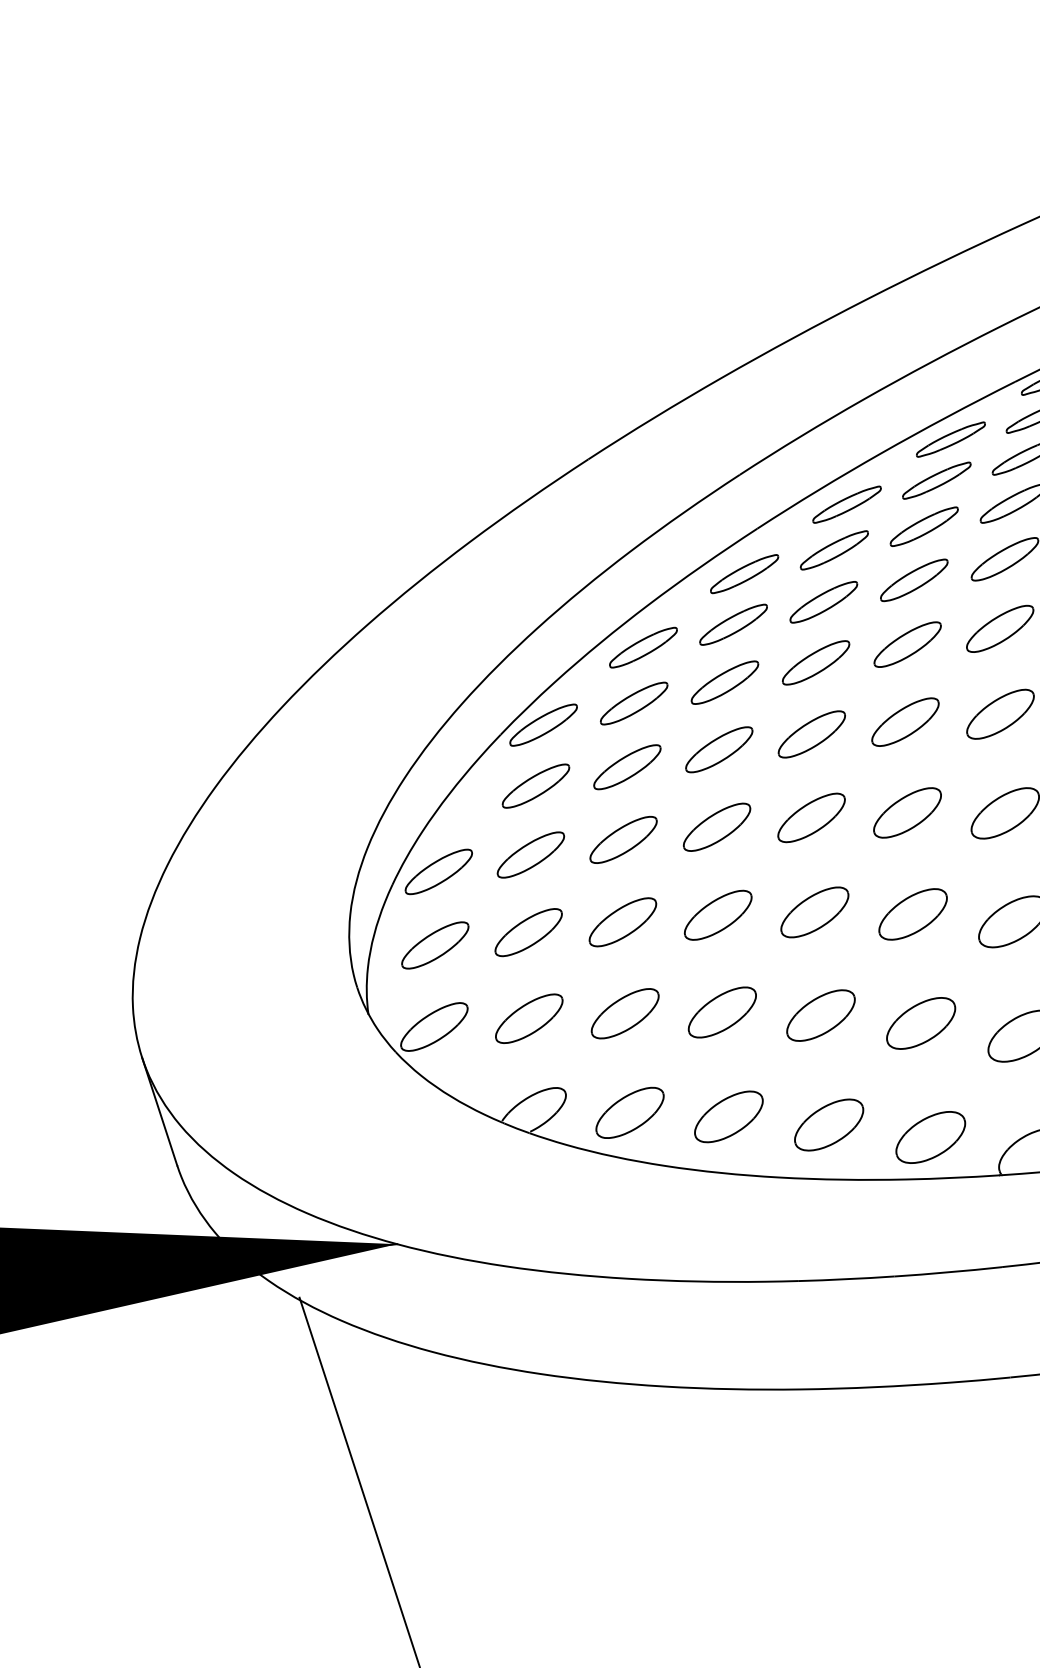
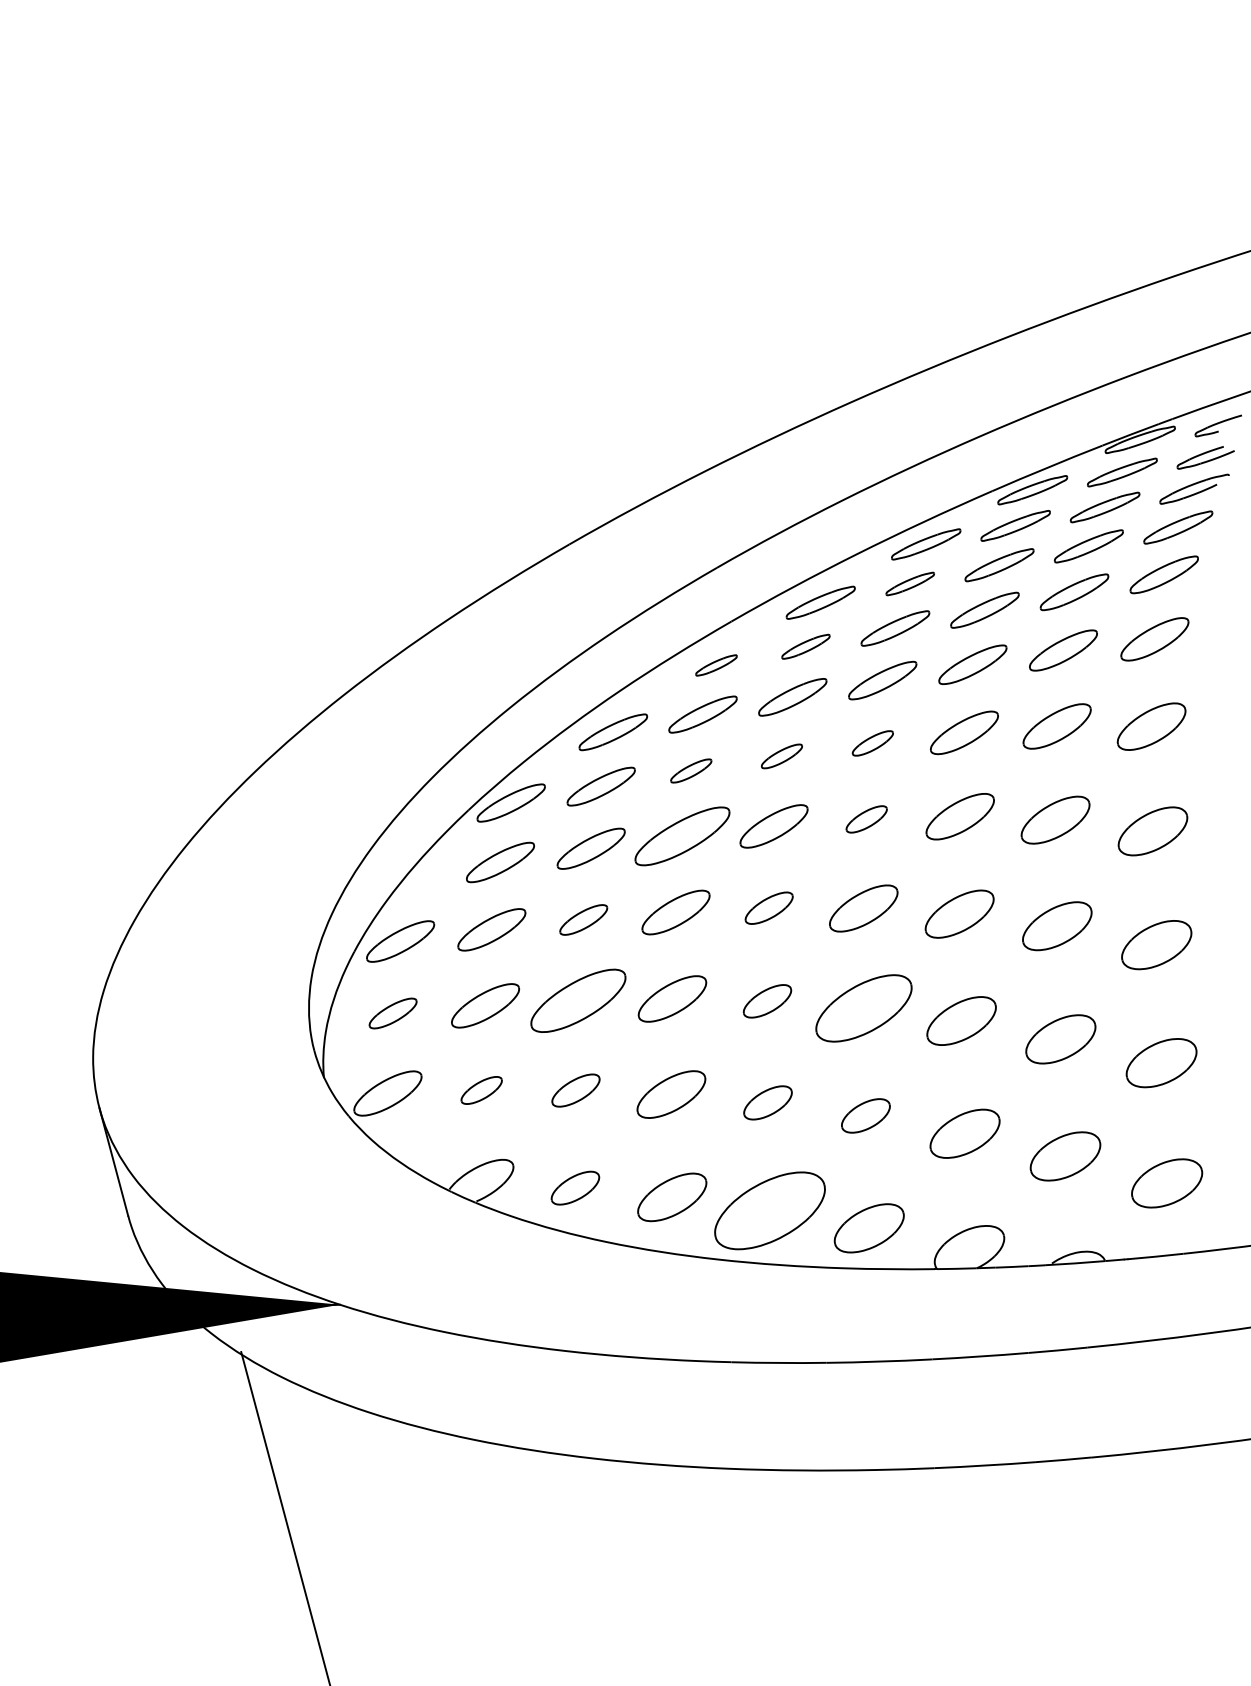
part: (937, 480) -> (910, 583), size x0.7
part: (833, 549) -> (805, 646), size x0.7
part: (744, 574) -> (716, 665), size x0.6
part: (907, 644) -> (872, 743), size x0.6
part: (815, 663) -> (781, 756), size x0.6
part: (723, 682) -> (690, 770), size x0.6
part: (905, 722) -> (866, 819), size x0.6
part: (718, 749) -> (681, 836), size x1.4
part: (810, 817) -> (768, 907), size x0.7
part: (623, 839) -> (583, 919), size x0.7
part: (814, 912) -> (767, 1001), size x0.7
part: (912, 914) -> (863, 1008), size x1.4
part: (622, 922) -> (578, 1000), size x1.4
part: (434, 945) -> (392, 1013), size x0.7
part: (624, 1013) -> (575, 1090), size x0.7
part: (820, 1015) -> (767, 1102), size x0.7
part: (529, 1018) -> (481, 1090), size x0.6
part: (920, 1023) -> (865, 1115), size x0.7
part: (630, 1112) -> (575, 1187), size x0.7
part: (829, 1124) -> (770, 1210), size x1.6

